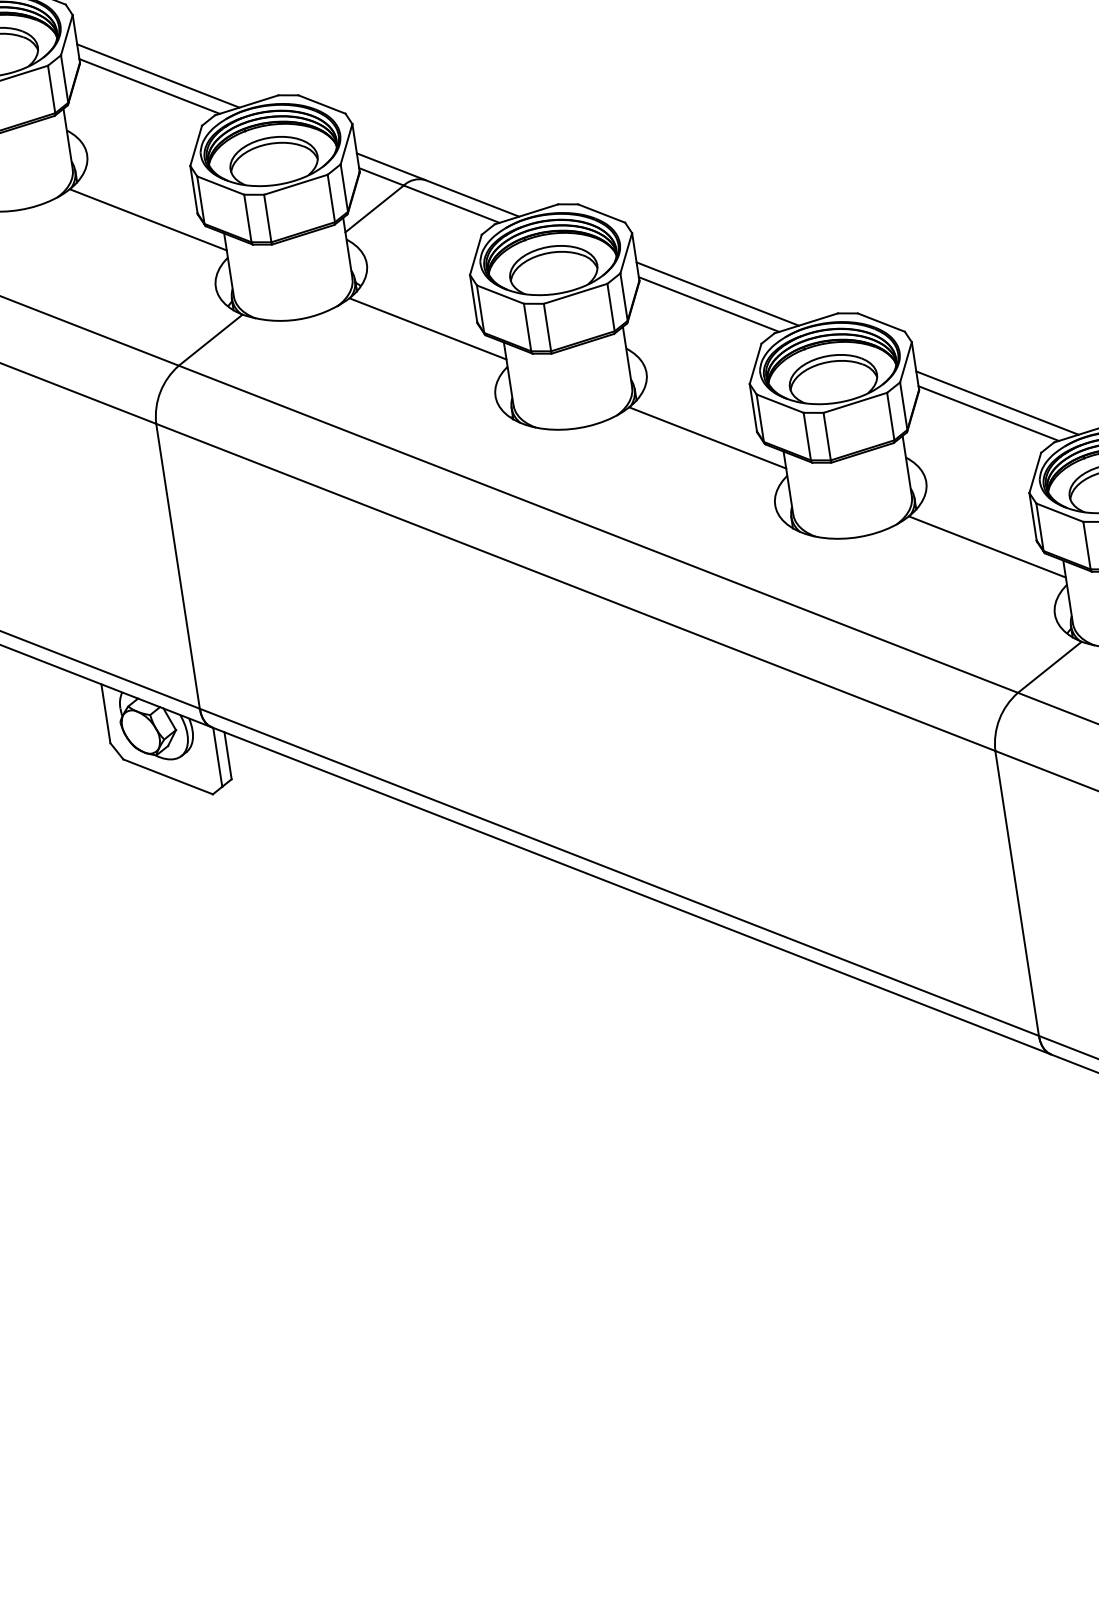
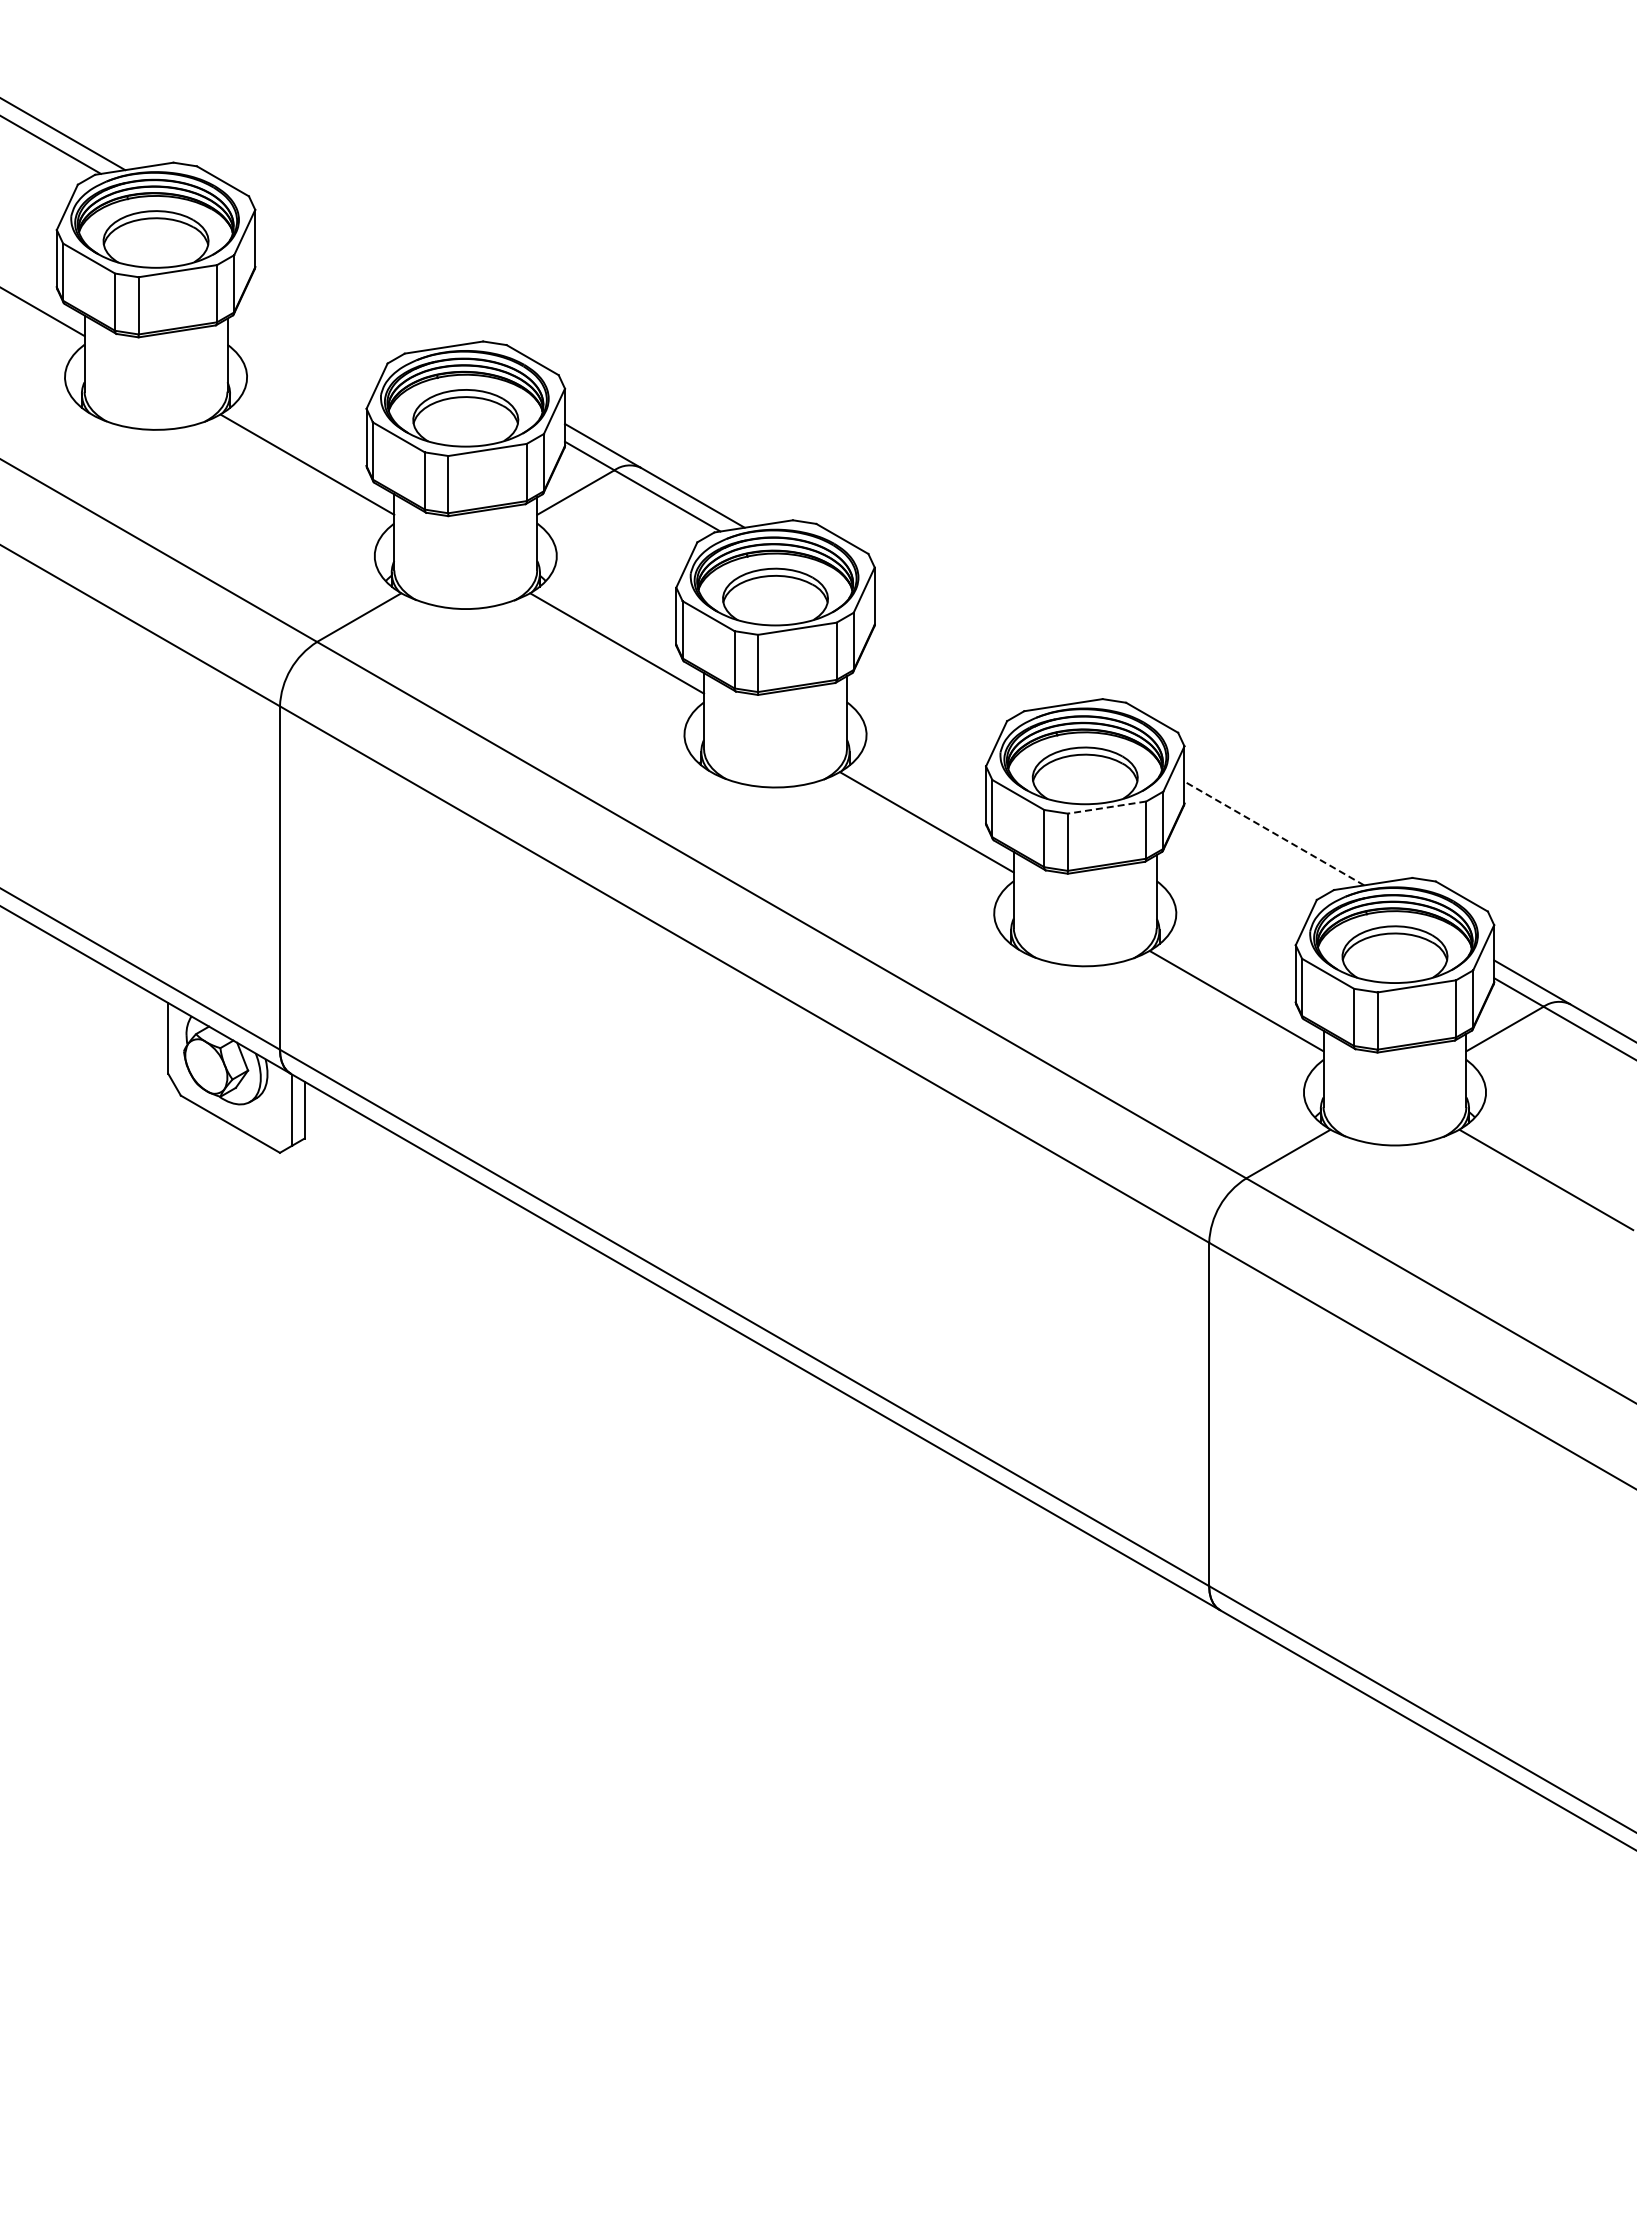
line: (158, 75) -> (345, 296), removed
line: (149, 86) -> (332, 307), removed
line: (717, 293) -> (964, 654), removed
line: (709, 304) -> (952, 665), removed
line: (855, 402) -> (1107, 807), solid -> dashed
line: (997, 403) -> (1274, 833), solid -> dashed
line: (988, 413) -> (1261, 844), removed

